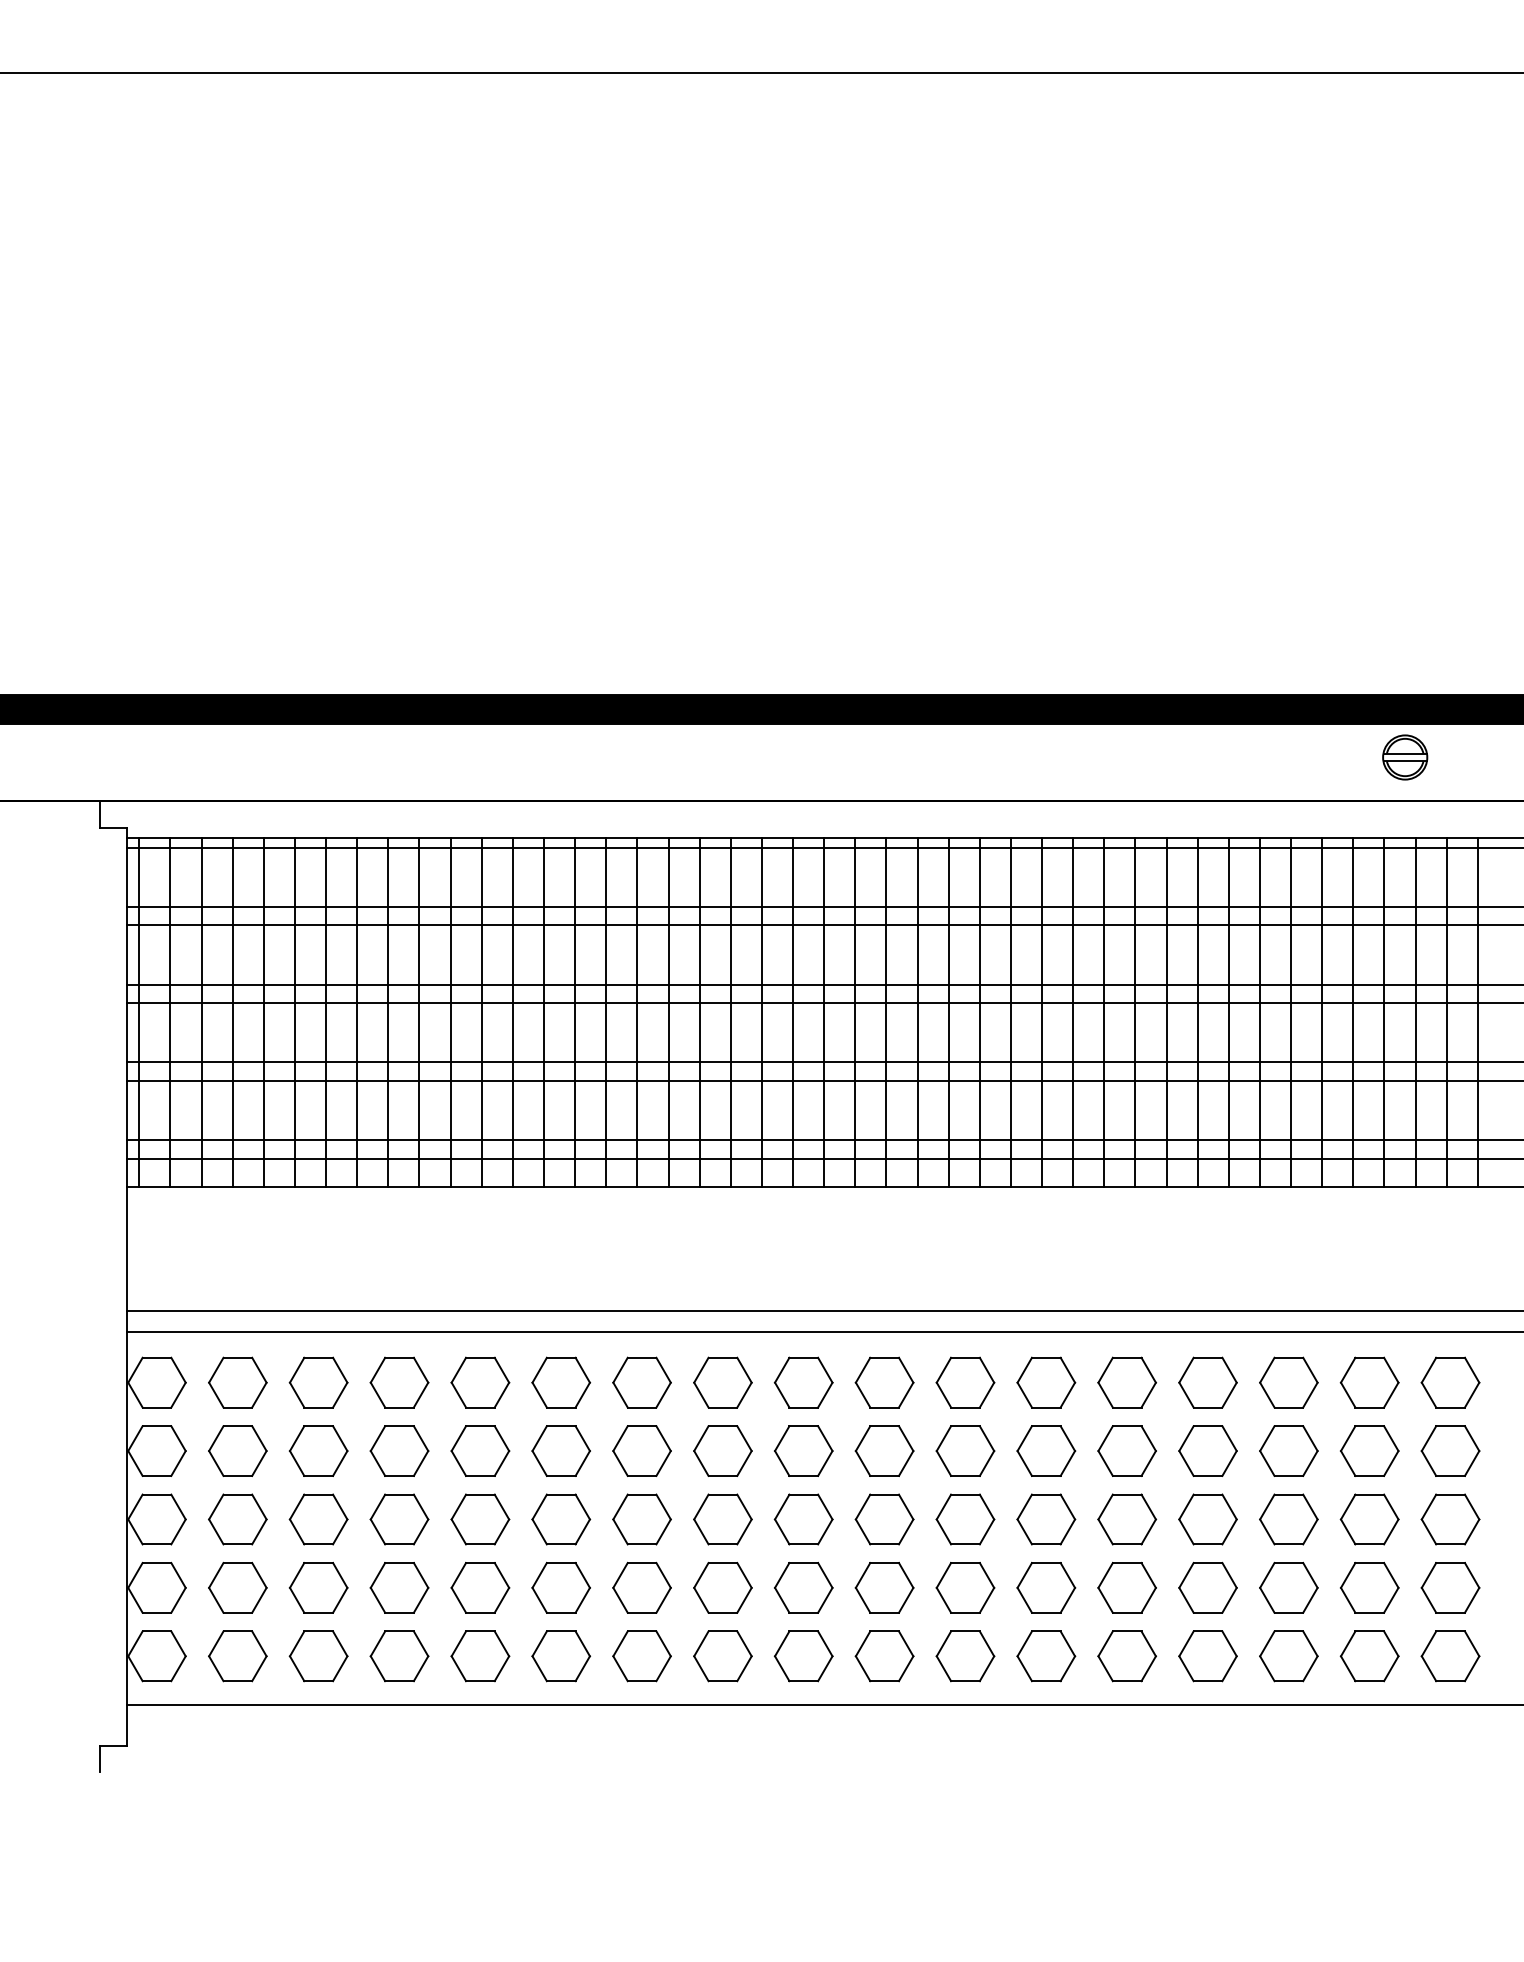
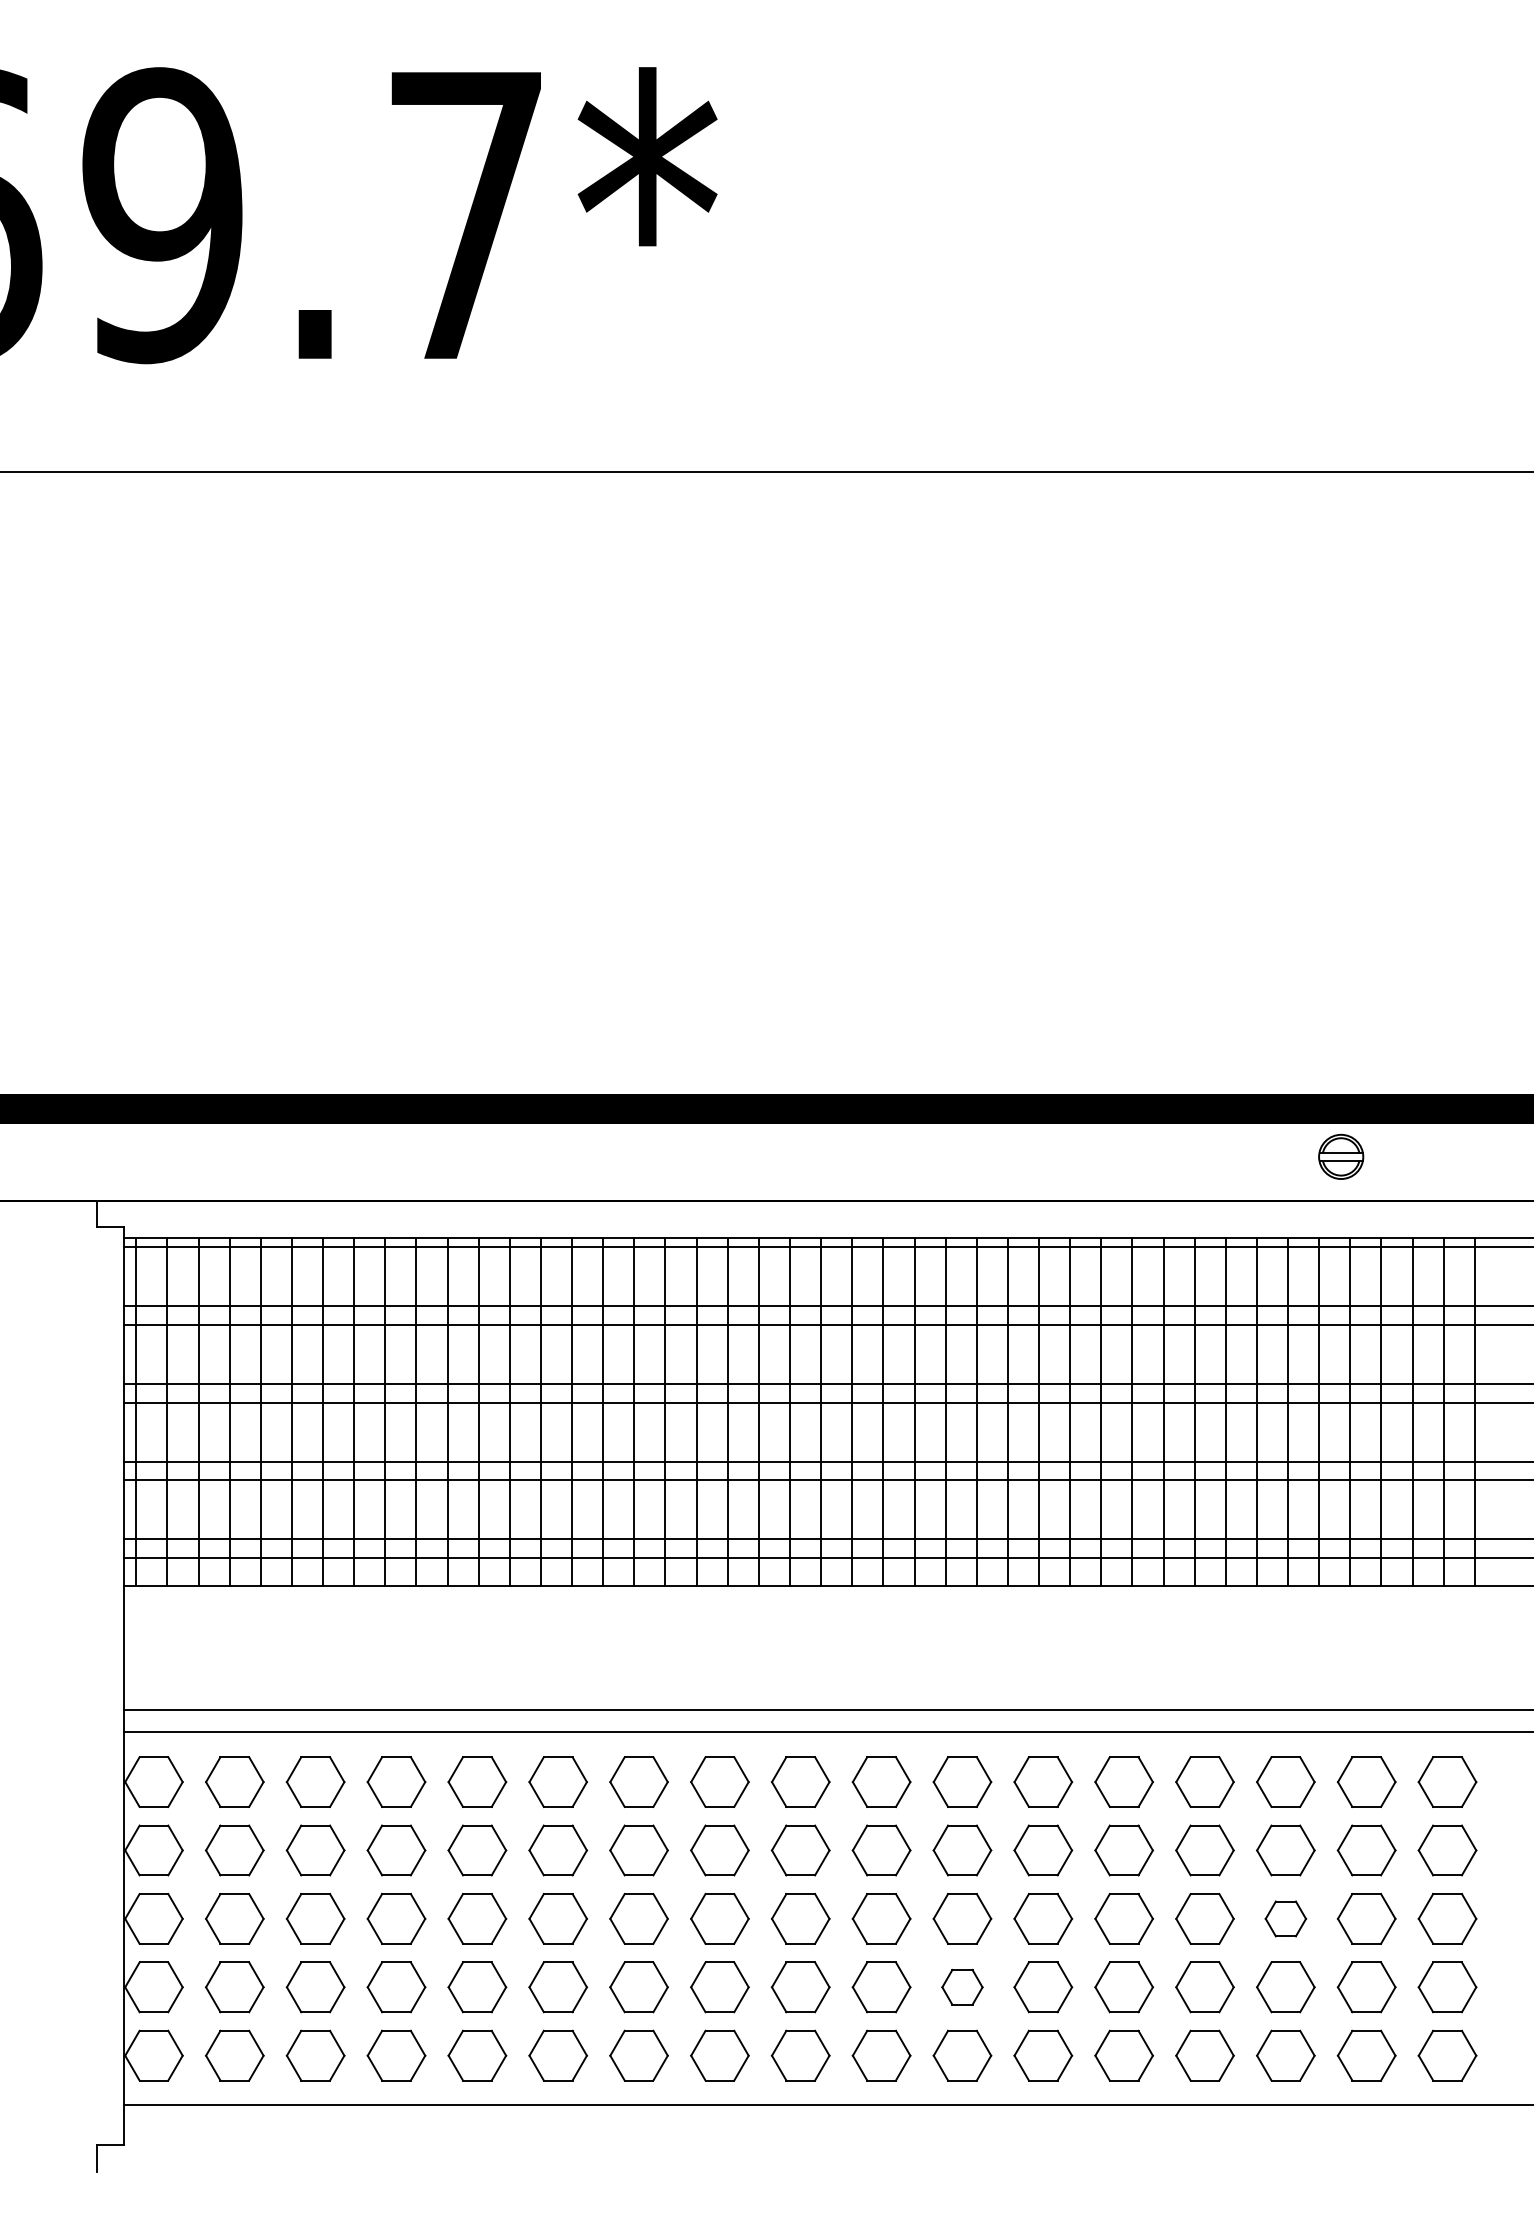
part: (1405, 757) -> (1341, 1156), moved
part: (1288, 1519) -> (1285, 1918), size x0.7
part: (965, 1588) -> (962, 1987), size x0.7

